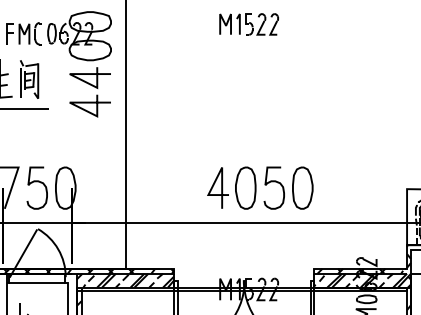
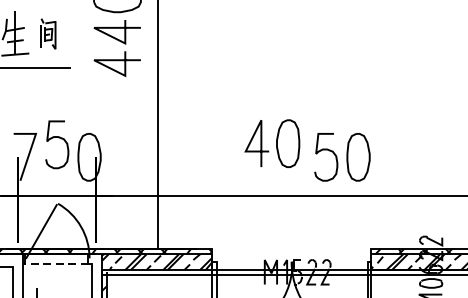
part: (29, 79) -> (48, 33), size x0.7
curve: (36, 182) -> (56, 138), moved
part: (231, 187) -> (271, 142), moved
line: (36, 282) -> (56, 264), solid -> dashed

